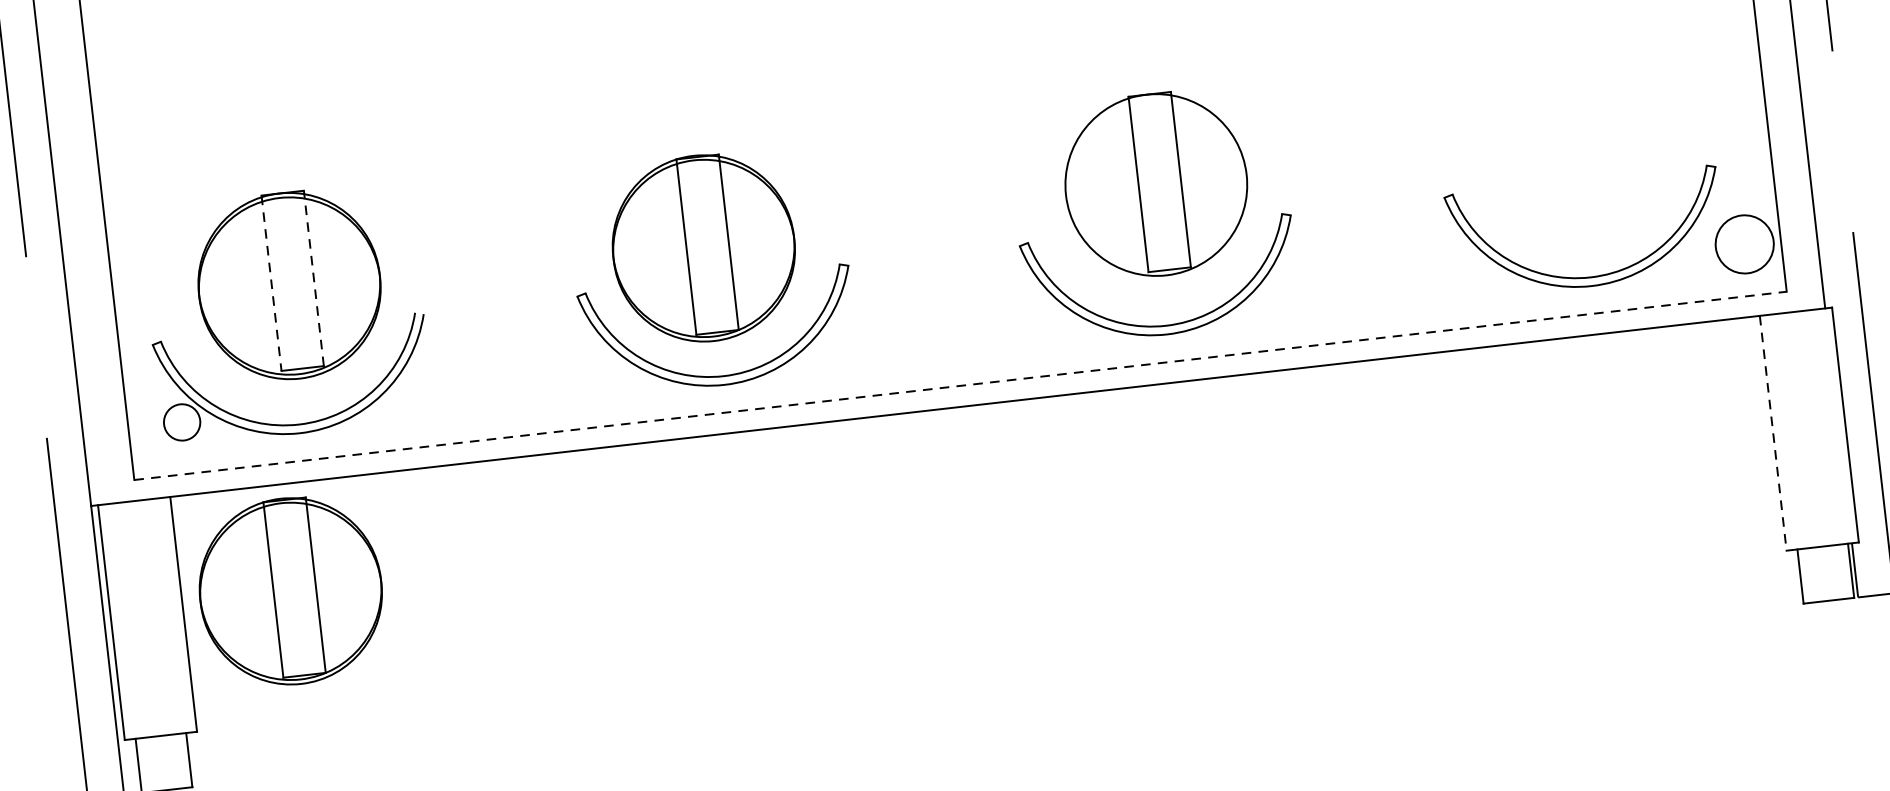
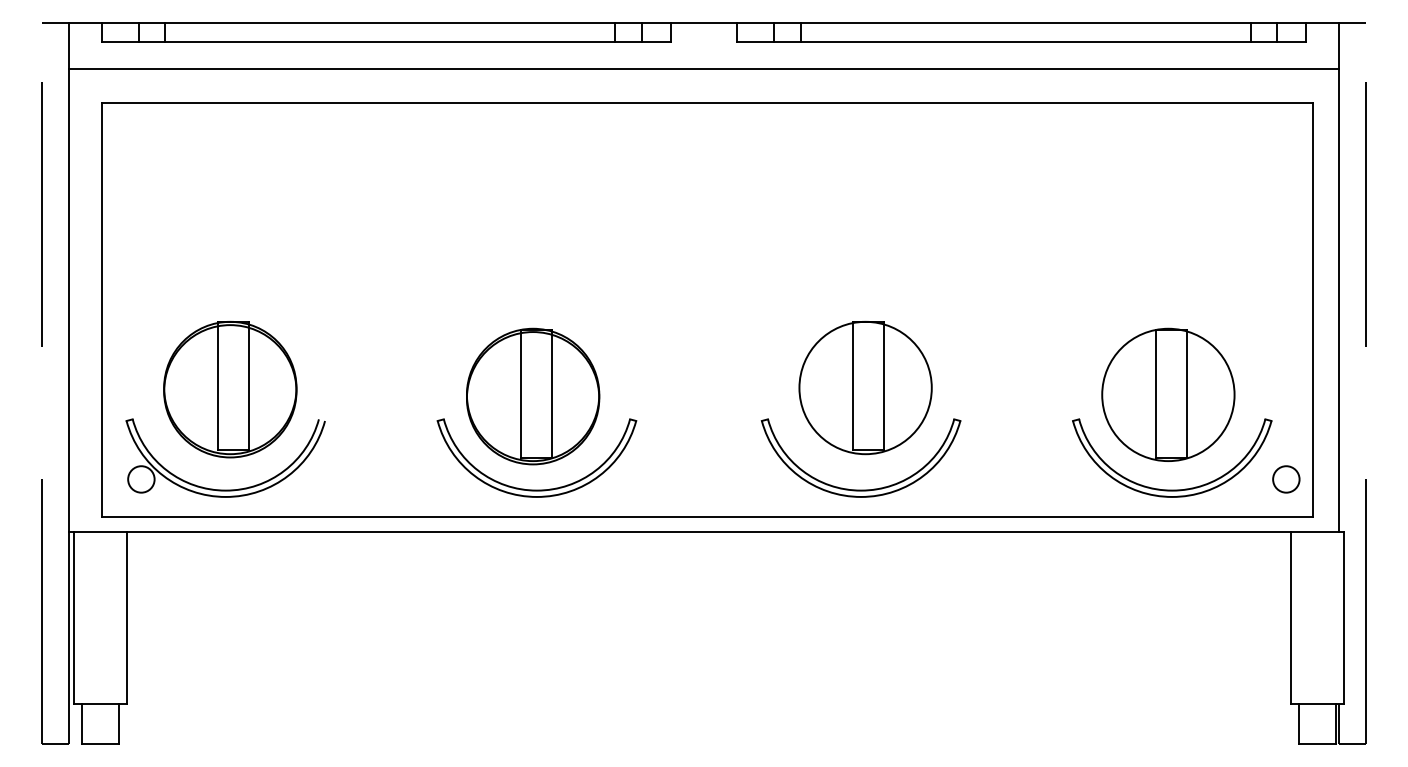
part: (1570, 146) -> (1168, 394), added
circle: (1744, 244) -> (1286, 479), size x0.62
line: (313, 277) -> (248, 385), dashed -> solid
line: (271, 283) -> (217, 386), dashed -> solid
line: (960, 386) -> (707, 517), dashed -> solid
line: (1773, 433) -> (1291, 618), dashed -> solid
part: (291, 591) -> (206, 610), removed

